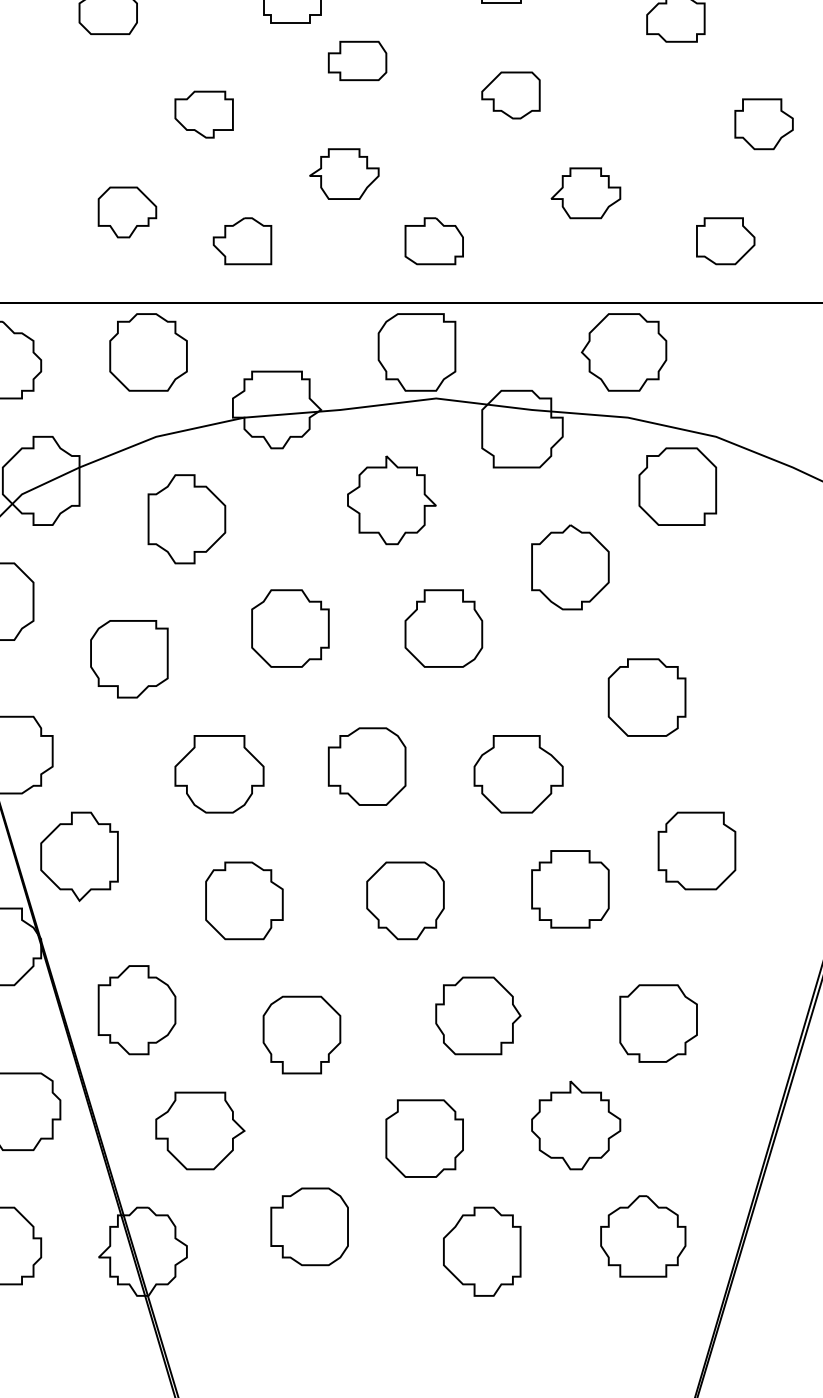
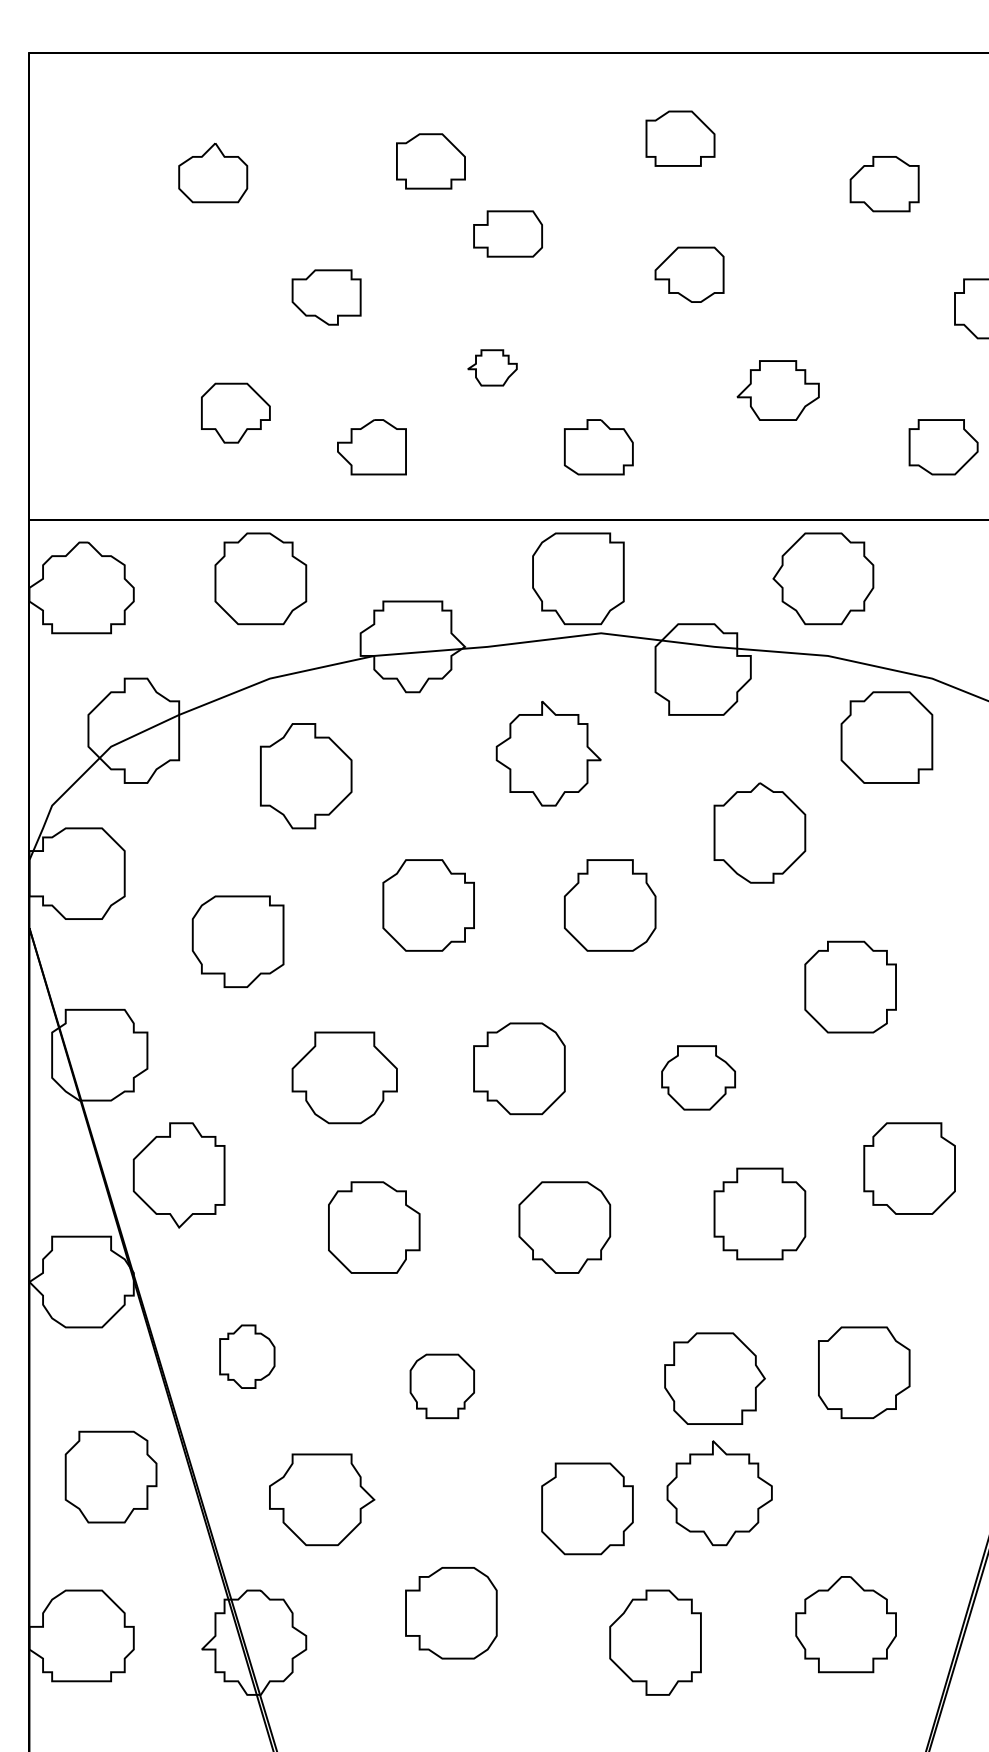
part: (344, 173) -> (492, 367), size x0.6
part: (518, 773) -> (698, 1077), size x0.7
part: (137, 1009) -> (247, 1356), size x0.6
part: (477, 1015) -> (714, 1378), moved
part: (302, 1035) -> (442, 1386), size x0.7
part: (576, 1125) -> (719, 1493), moved

